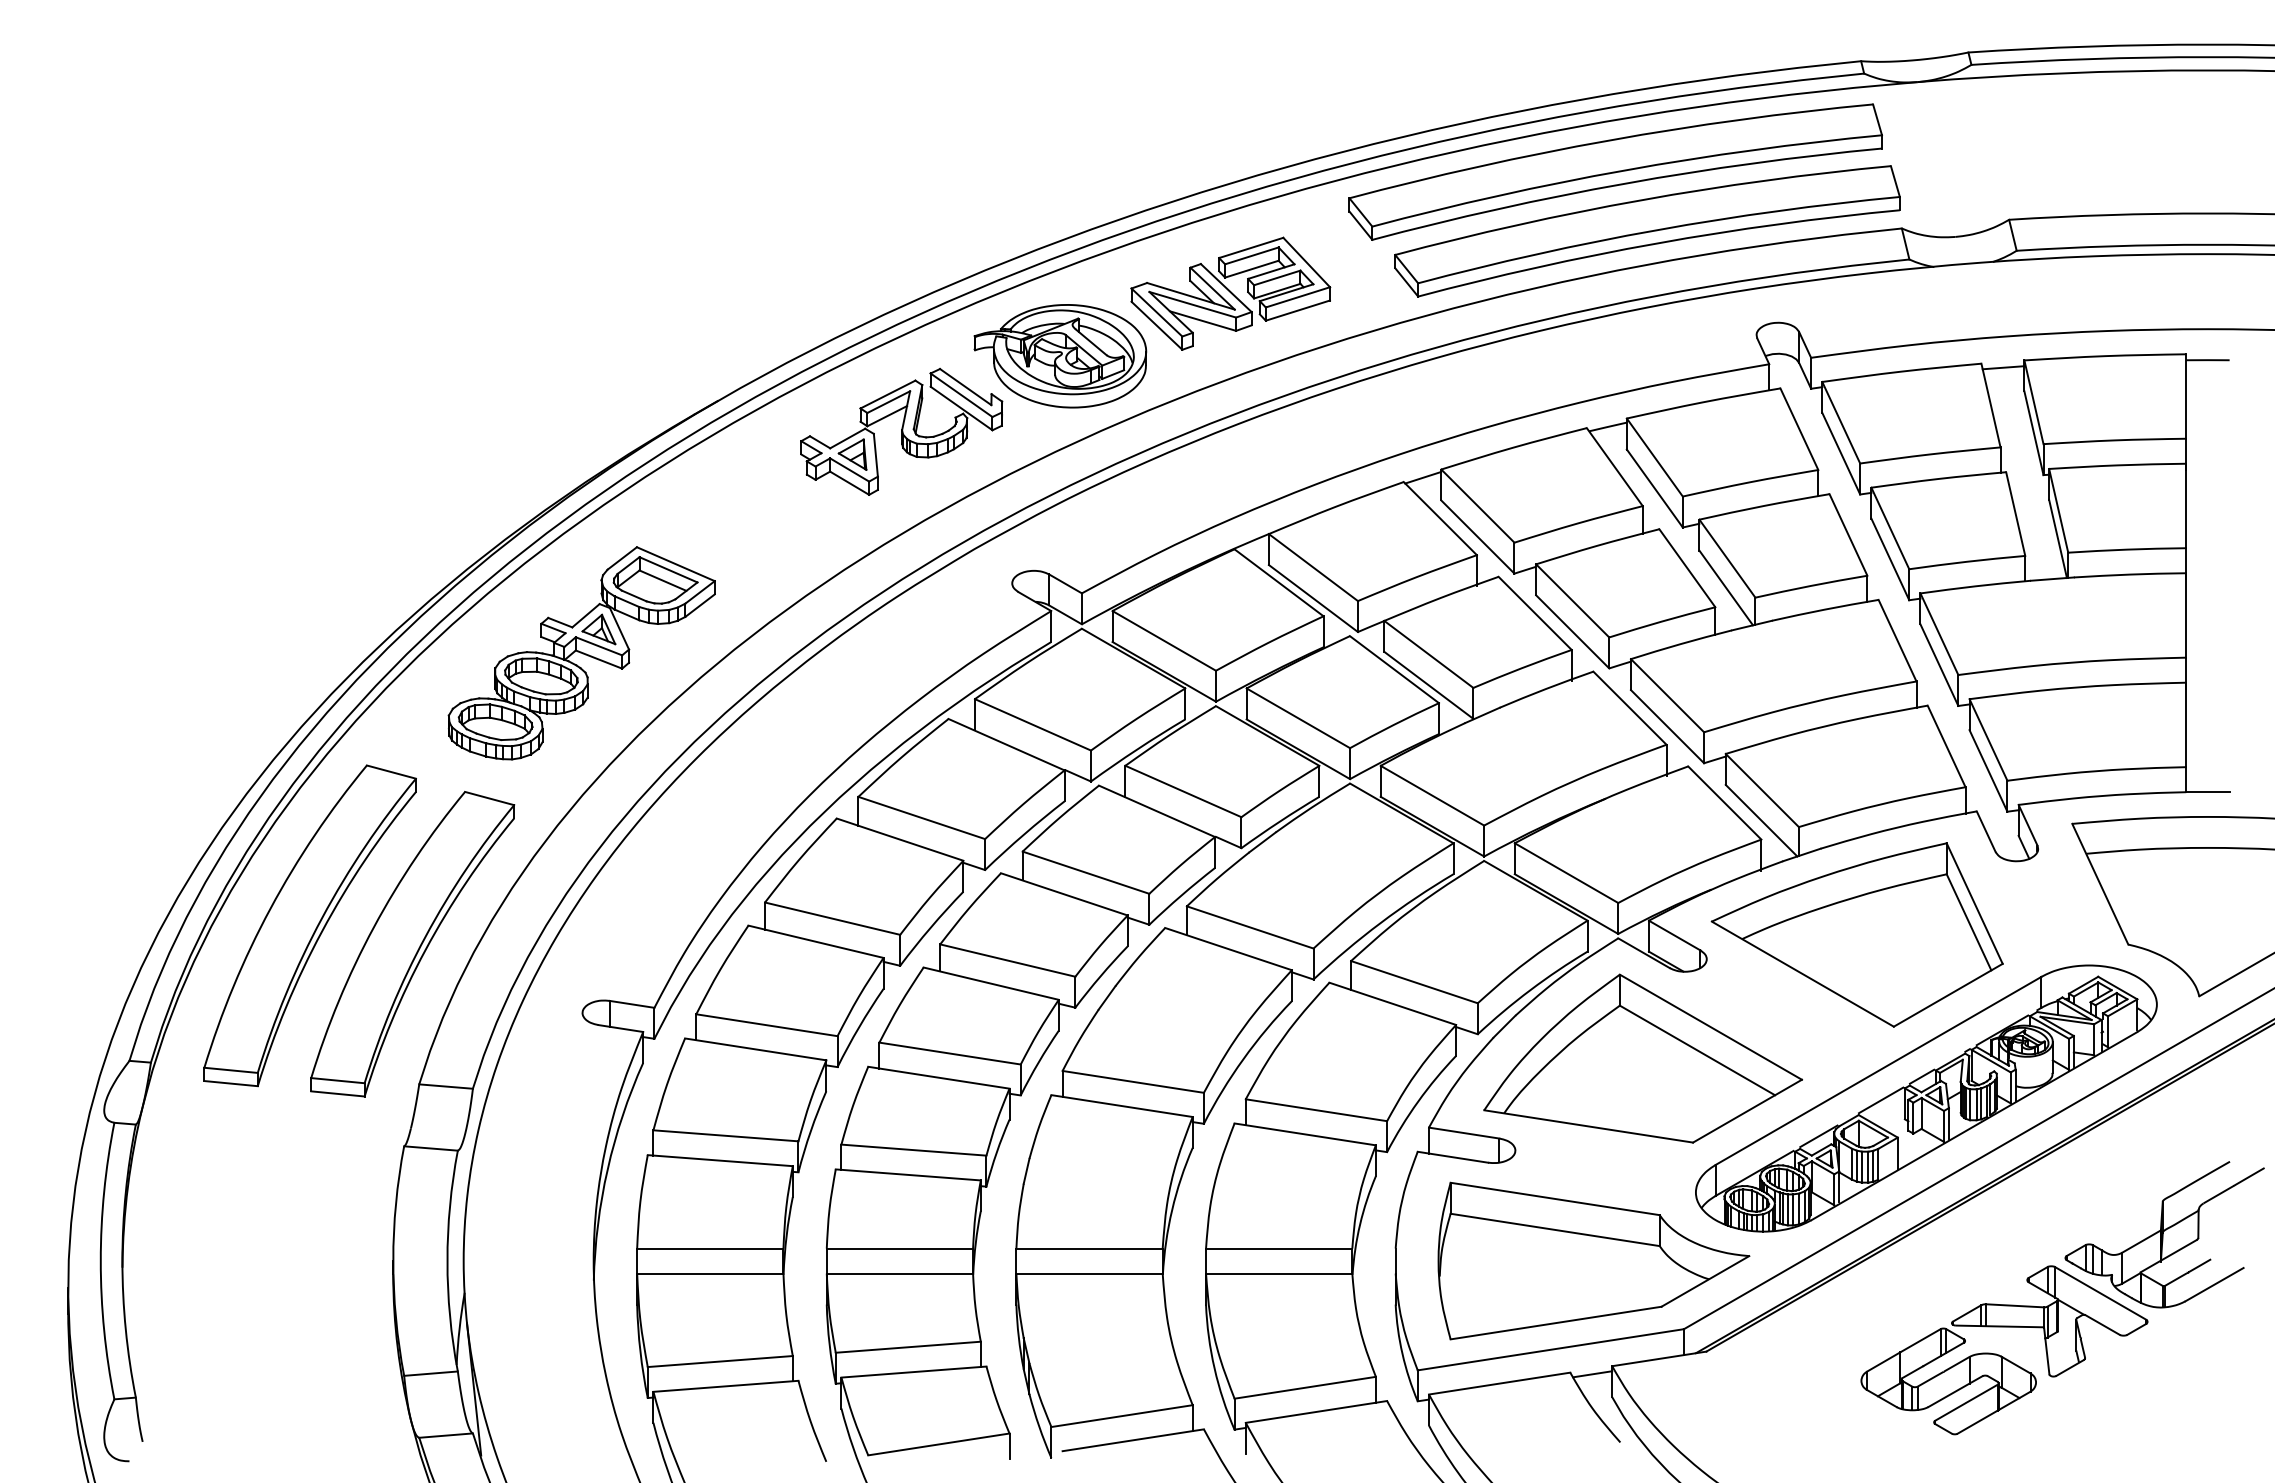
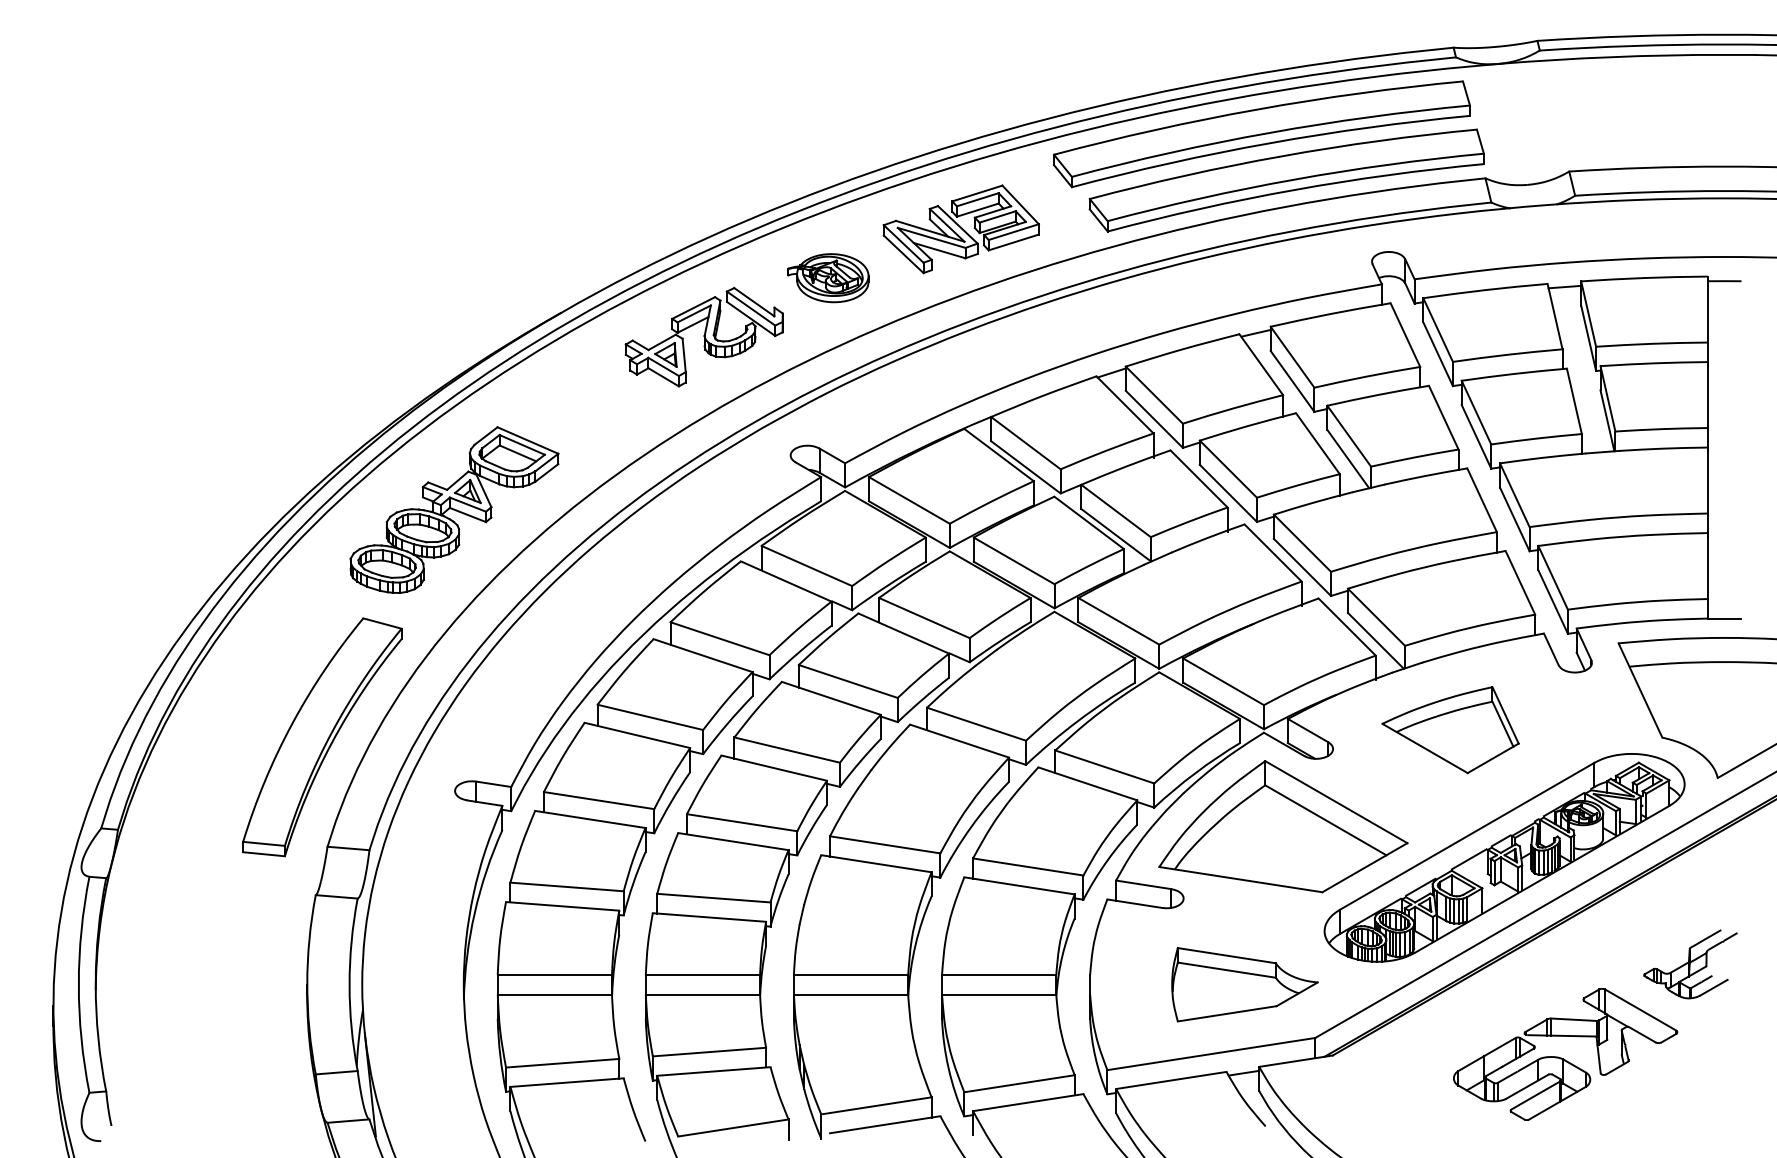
part: (1060, 356) -> (828, 278), size x0.6
part: (309, 925) -> (241, 722), removed
part: (1856, 934) -> (1450, 729), size x0.6
part: (2164, 1234) -> (1690, 964), size x0.6
part: (1593, 1260) -> (1244, 984), size x0.6

